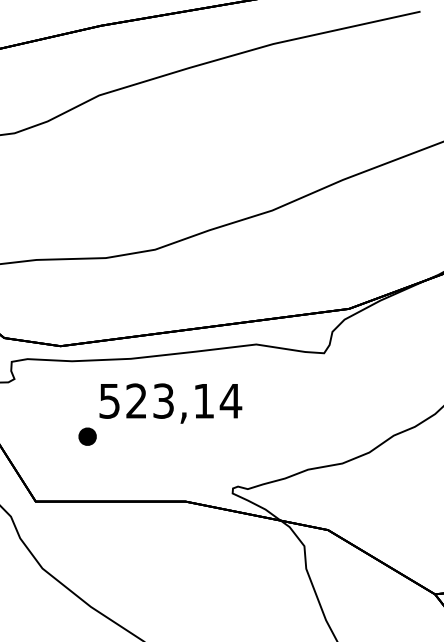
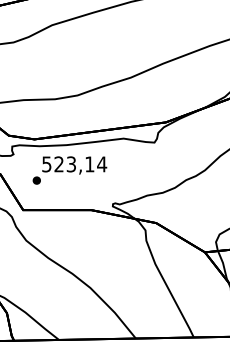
text: (159, 414) -> (69, 170), moved

